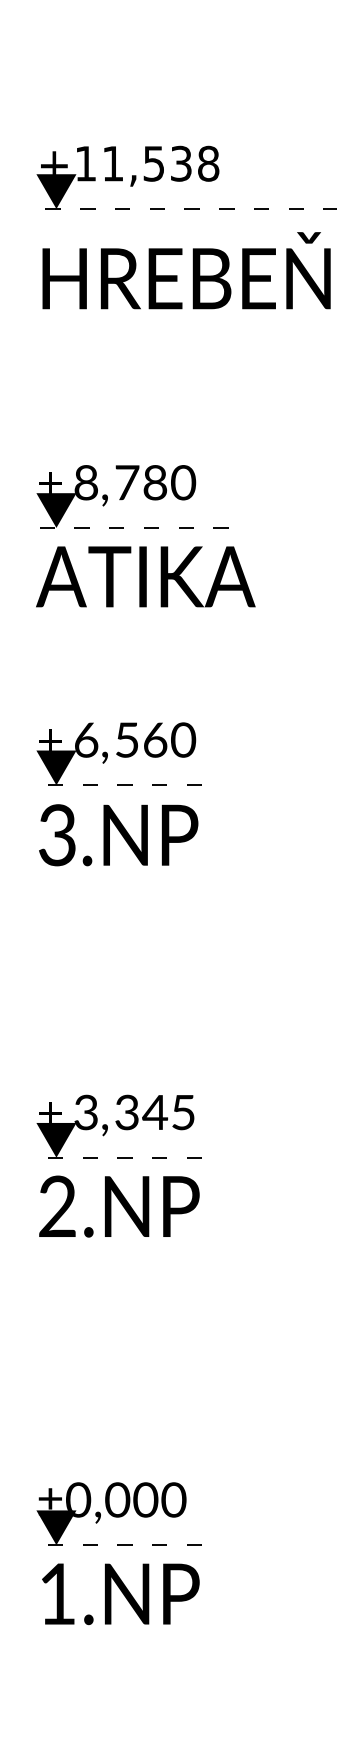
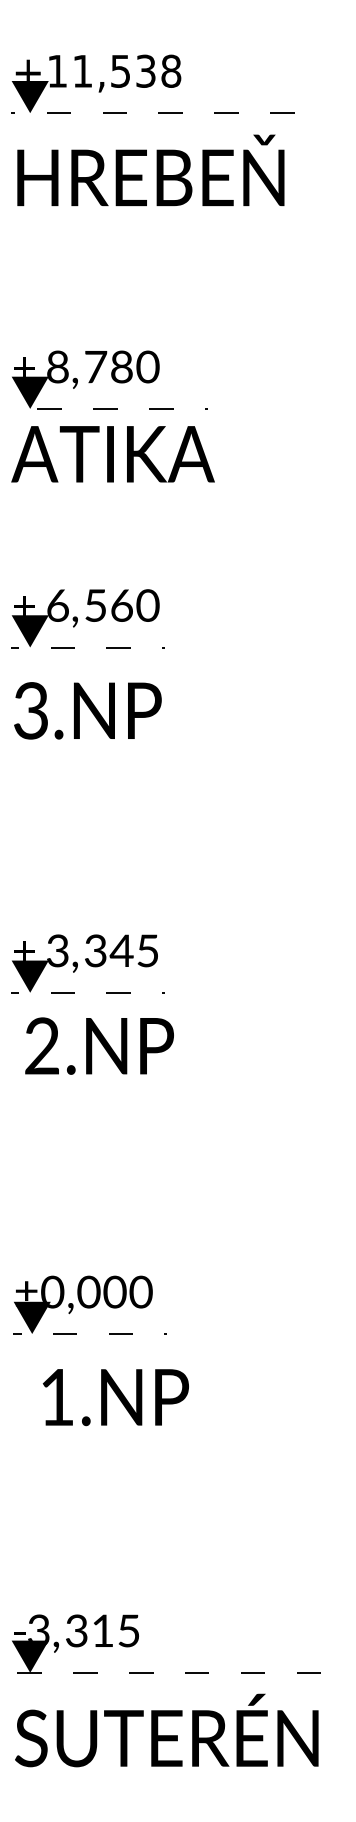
text: (118, 834) -> (87, 710), moved
text: (119, 1205) -> (99, 1045), moved
part: (118, 1513) -> (89, 1304), moved
text: (120, 1594) -> (115, 1397), moved

